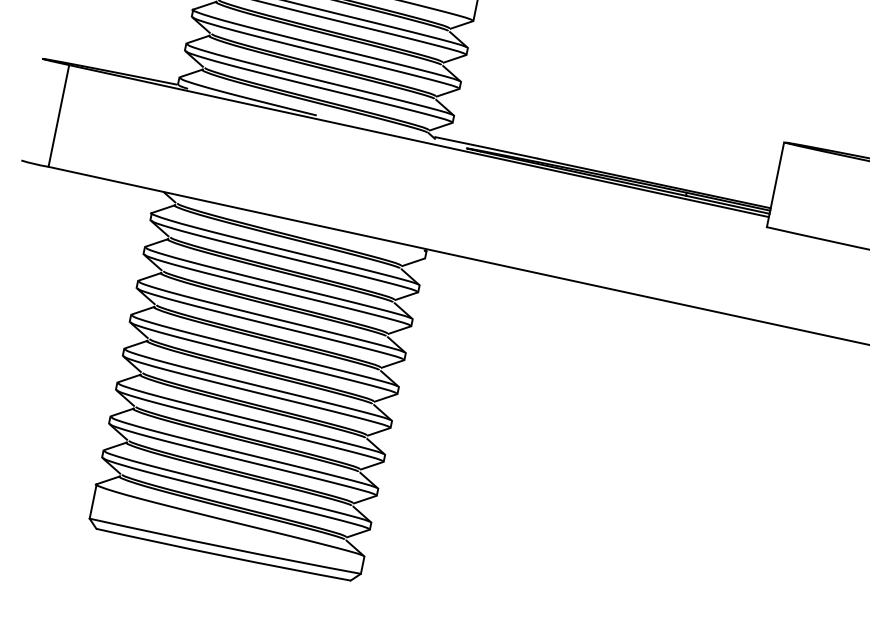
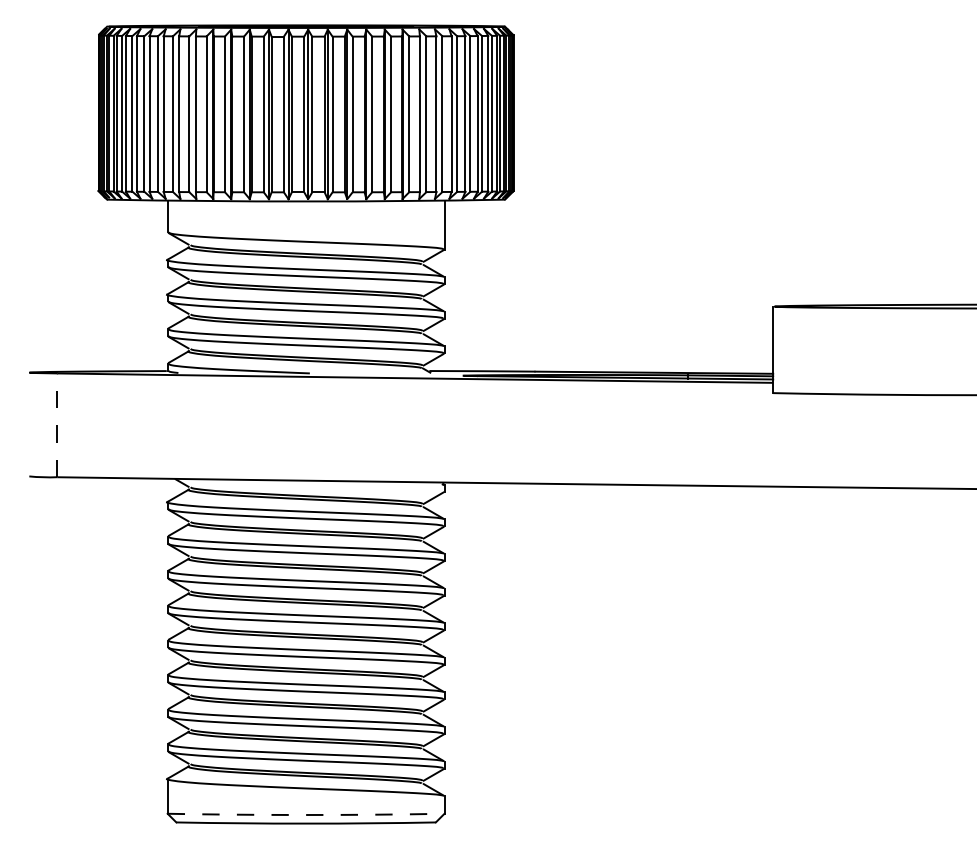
line: (59, 116) -> (57, 425), solid -> dashed
arc: (225, 548) -> (306, 815), solid -> dashed

